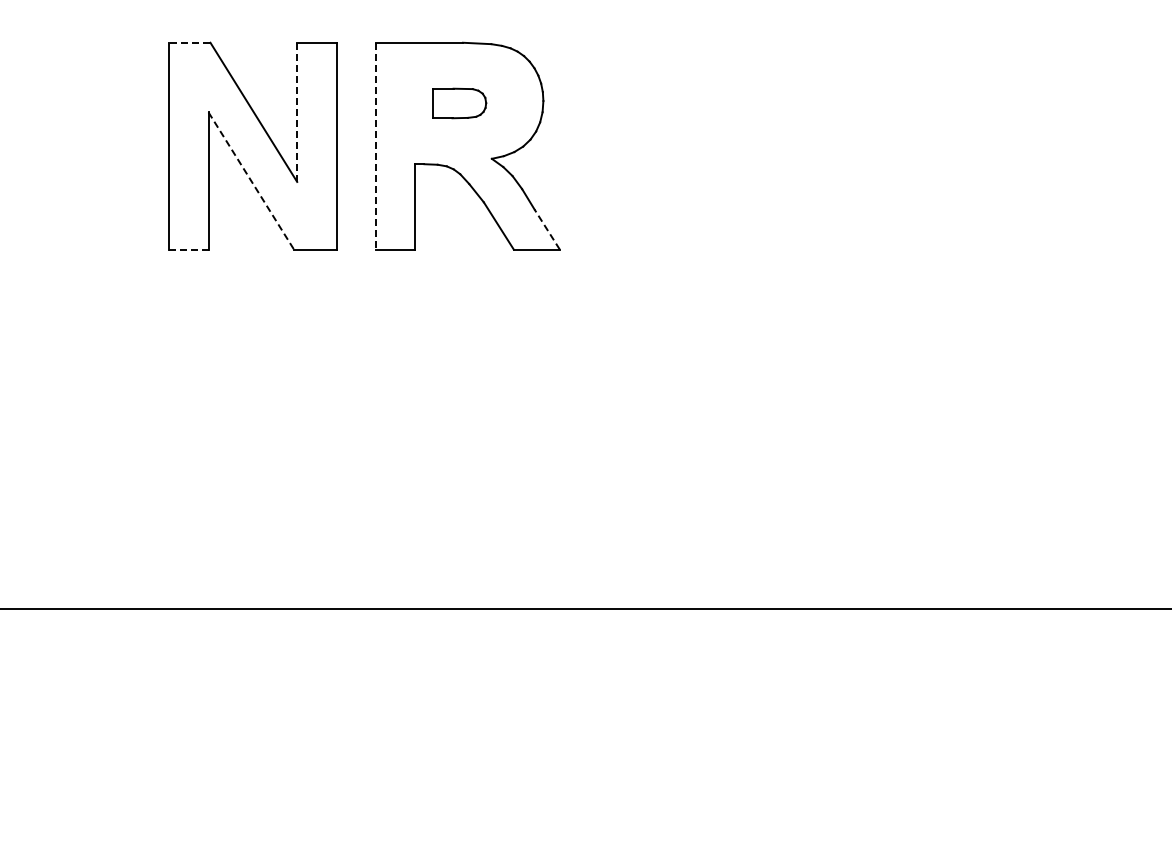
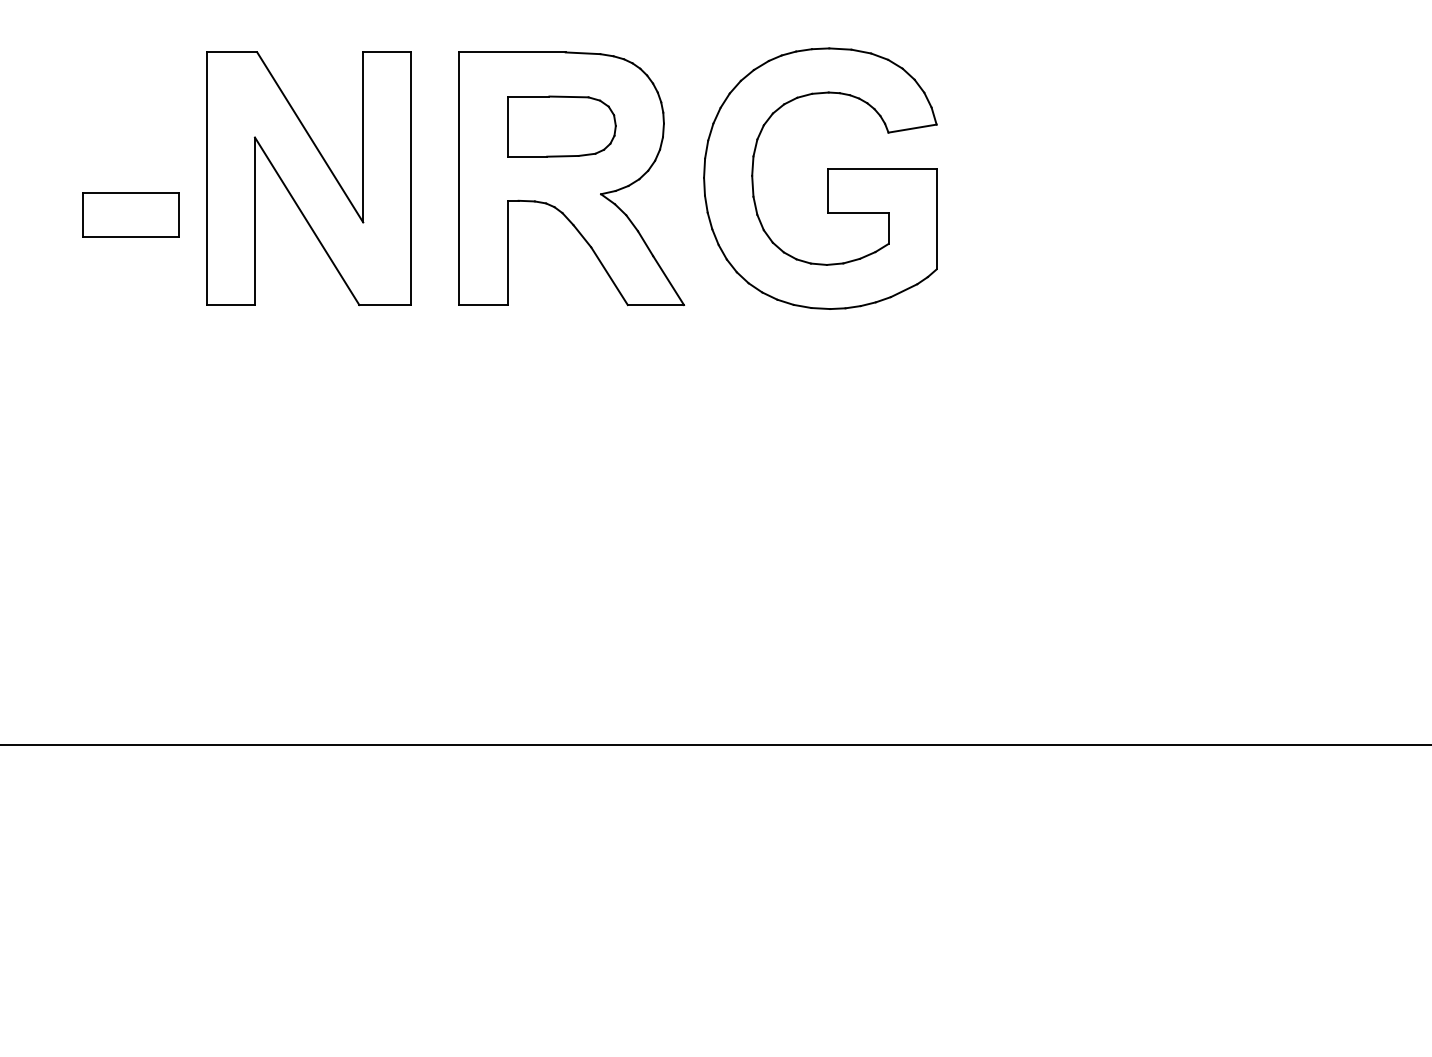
line: (189, 42) -> (231, 52), dashed -> solid
part: (459, 103) -> (561, 126), size x1.67
line: (297, 112) -> (363, 137), dashed -> solid
part: (671, 145) -> (820, 177), added
line: (375, 146) -> (458, 179), dashed -> solid
part: (106, 175) -> (130, 214), added
line: (251, 181) -> (307, 221), dashed -> solid
line: (547, 229) -> (668, 280), dashed -> solid
line: (188, 249) -> (230, 304), dashed -> solid

